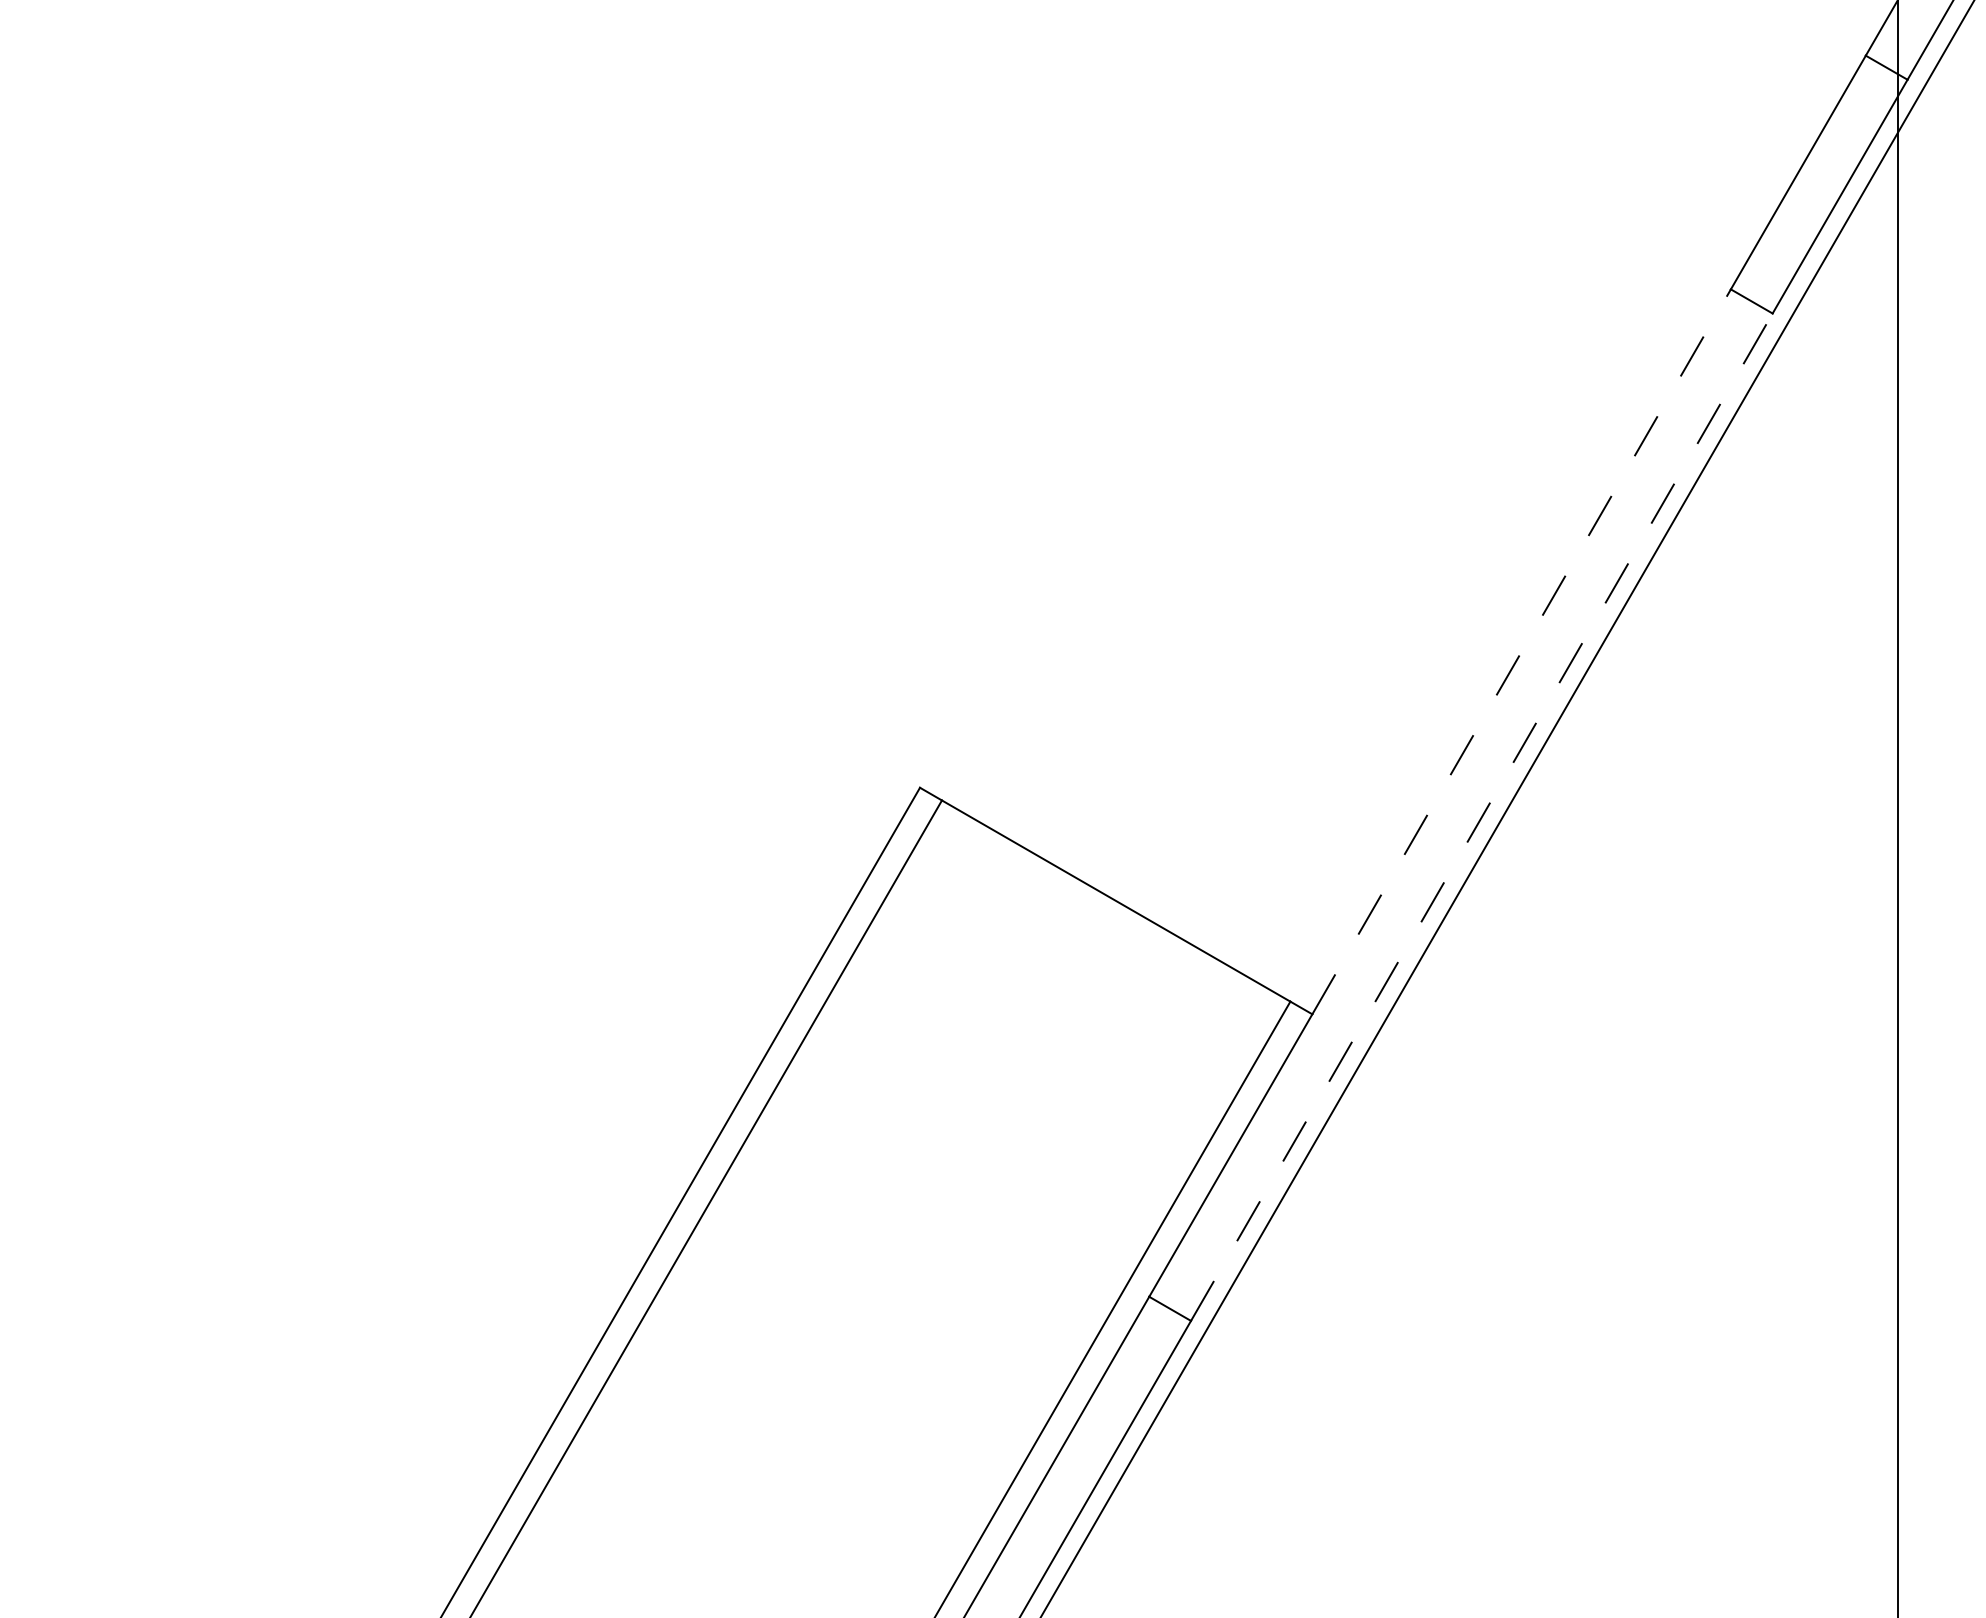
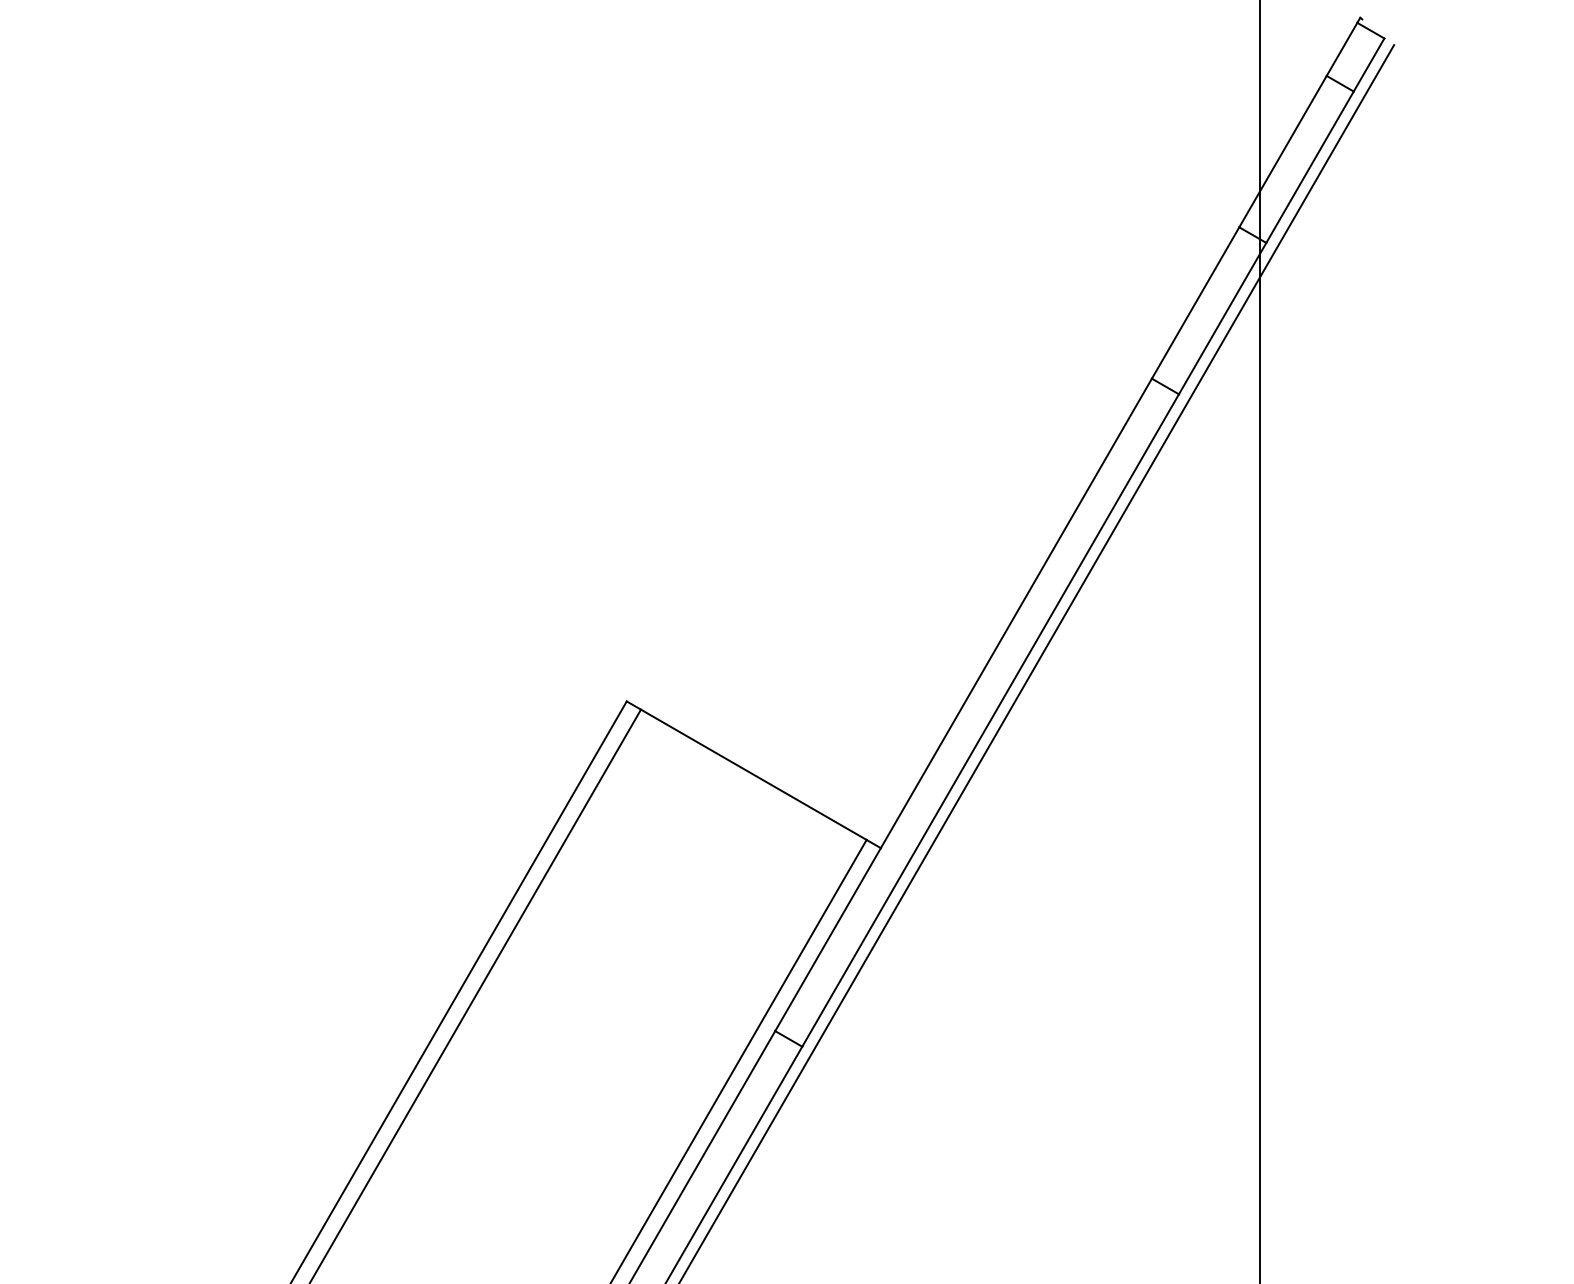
line: (1521, 650) -> (1016, 612), dashed -> solid
line: (1481, 817) -> (990, 720), dashed -> solid

